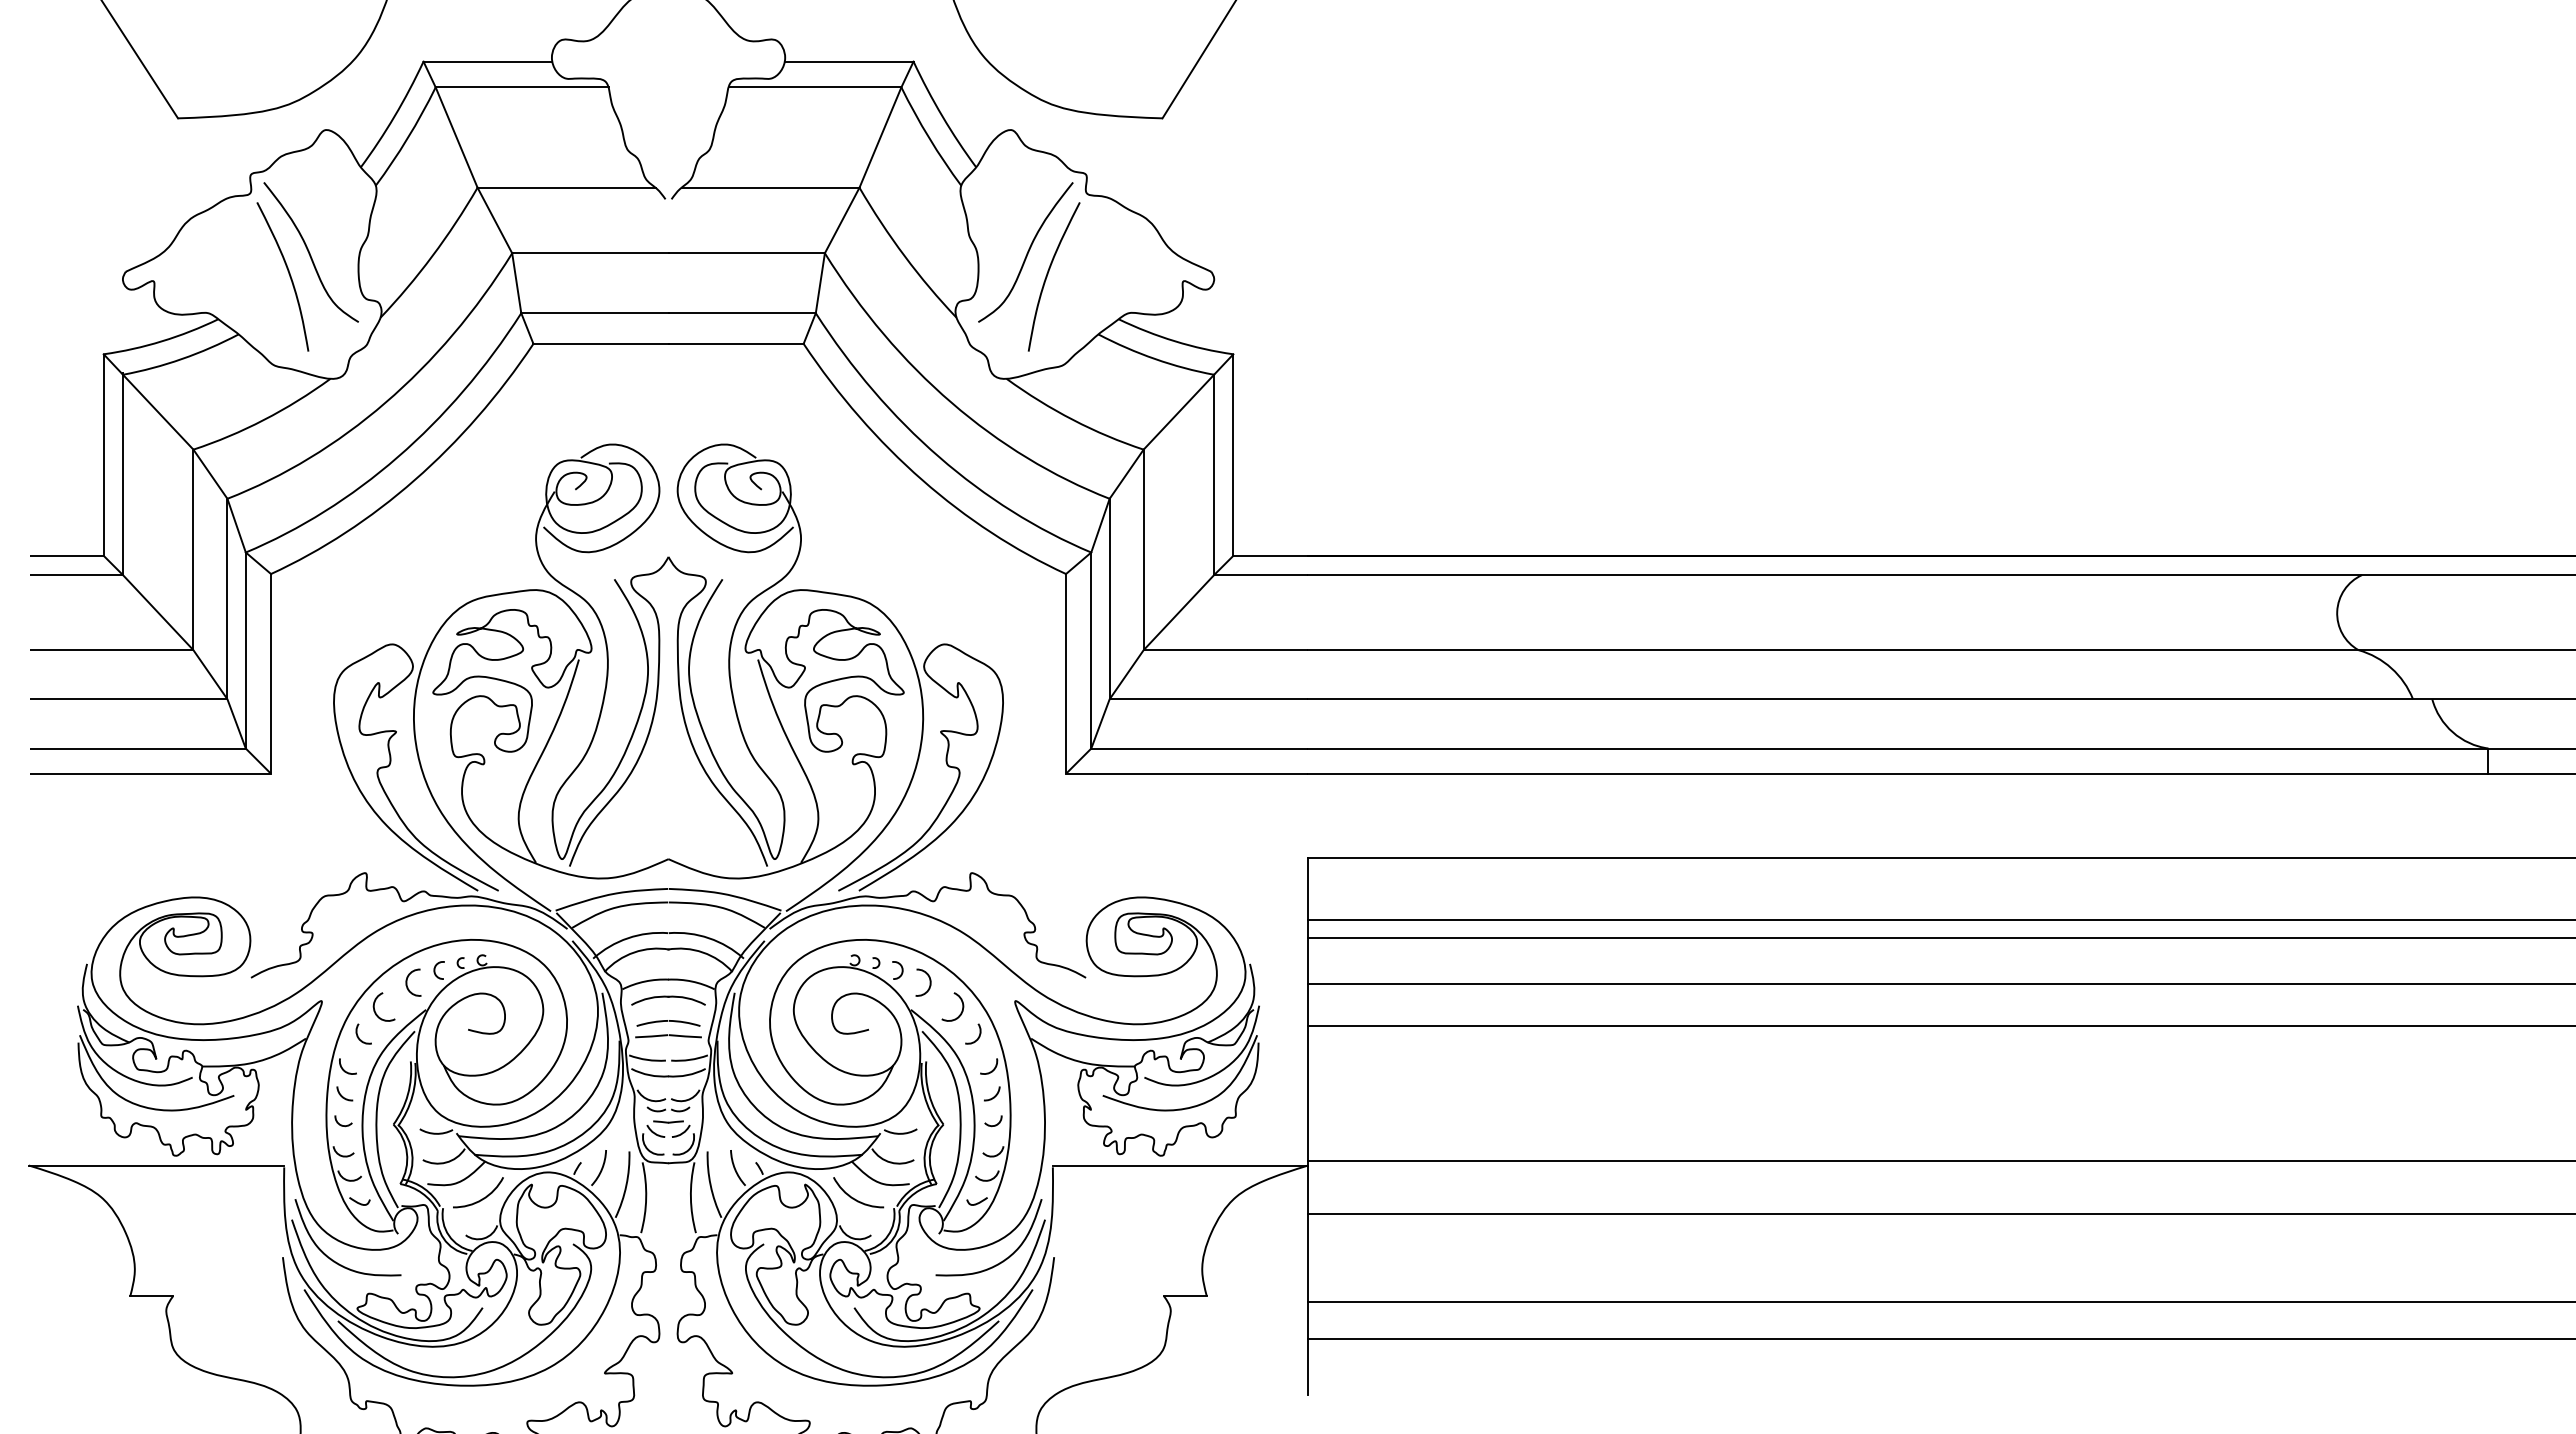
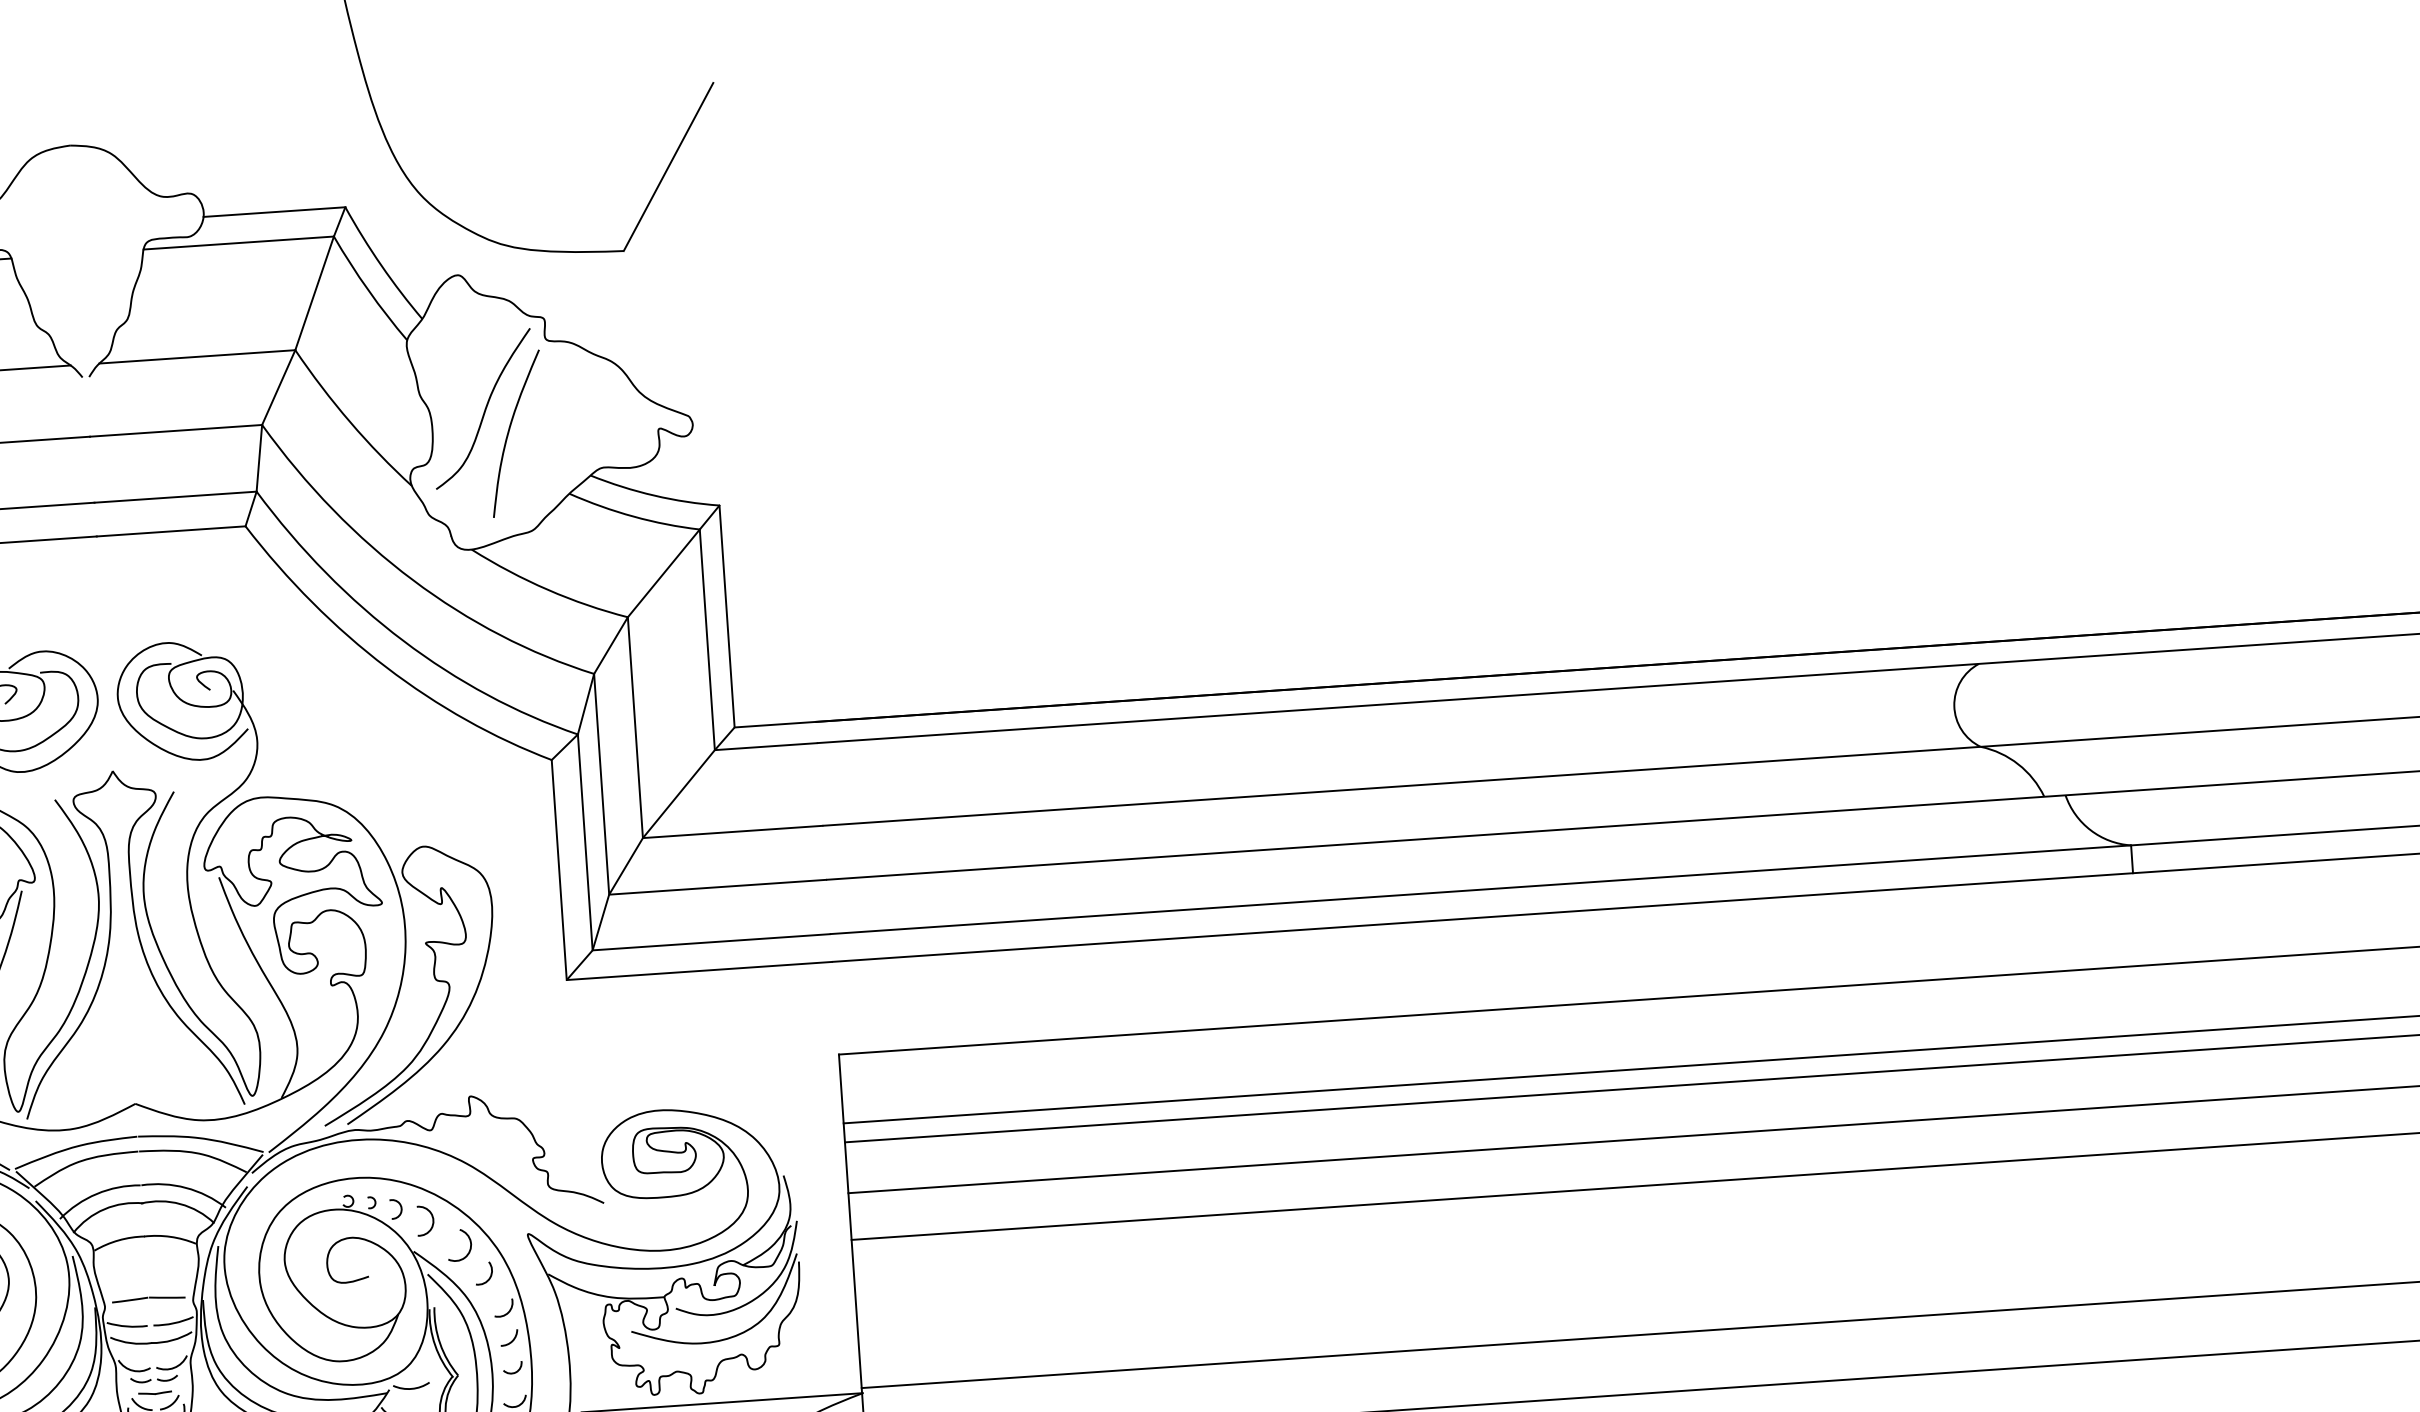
part: (668, 1000) -> (146, 1259), removed
part: (668, 1023) -> (147, 1284), removed

